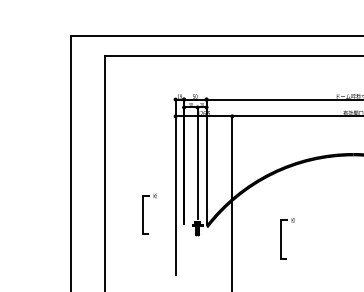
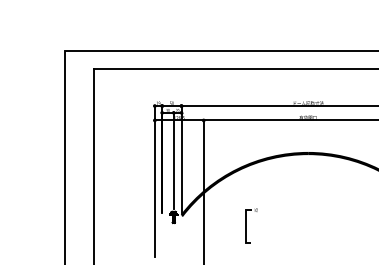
part: (149, 213) -> (132, 204), removed

